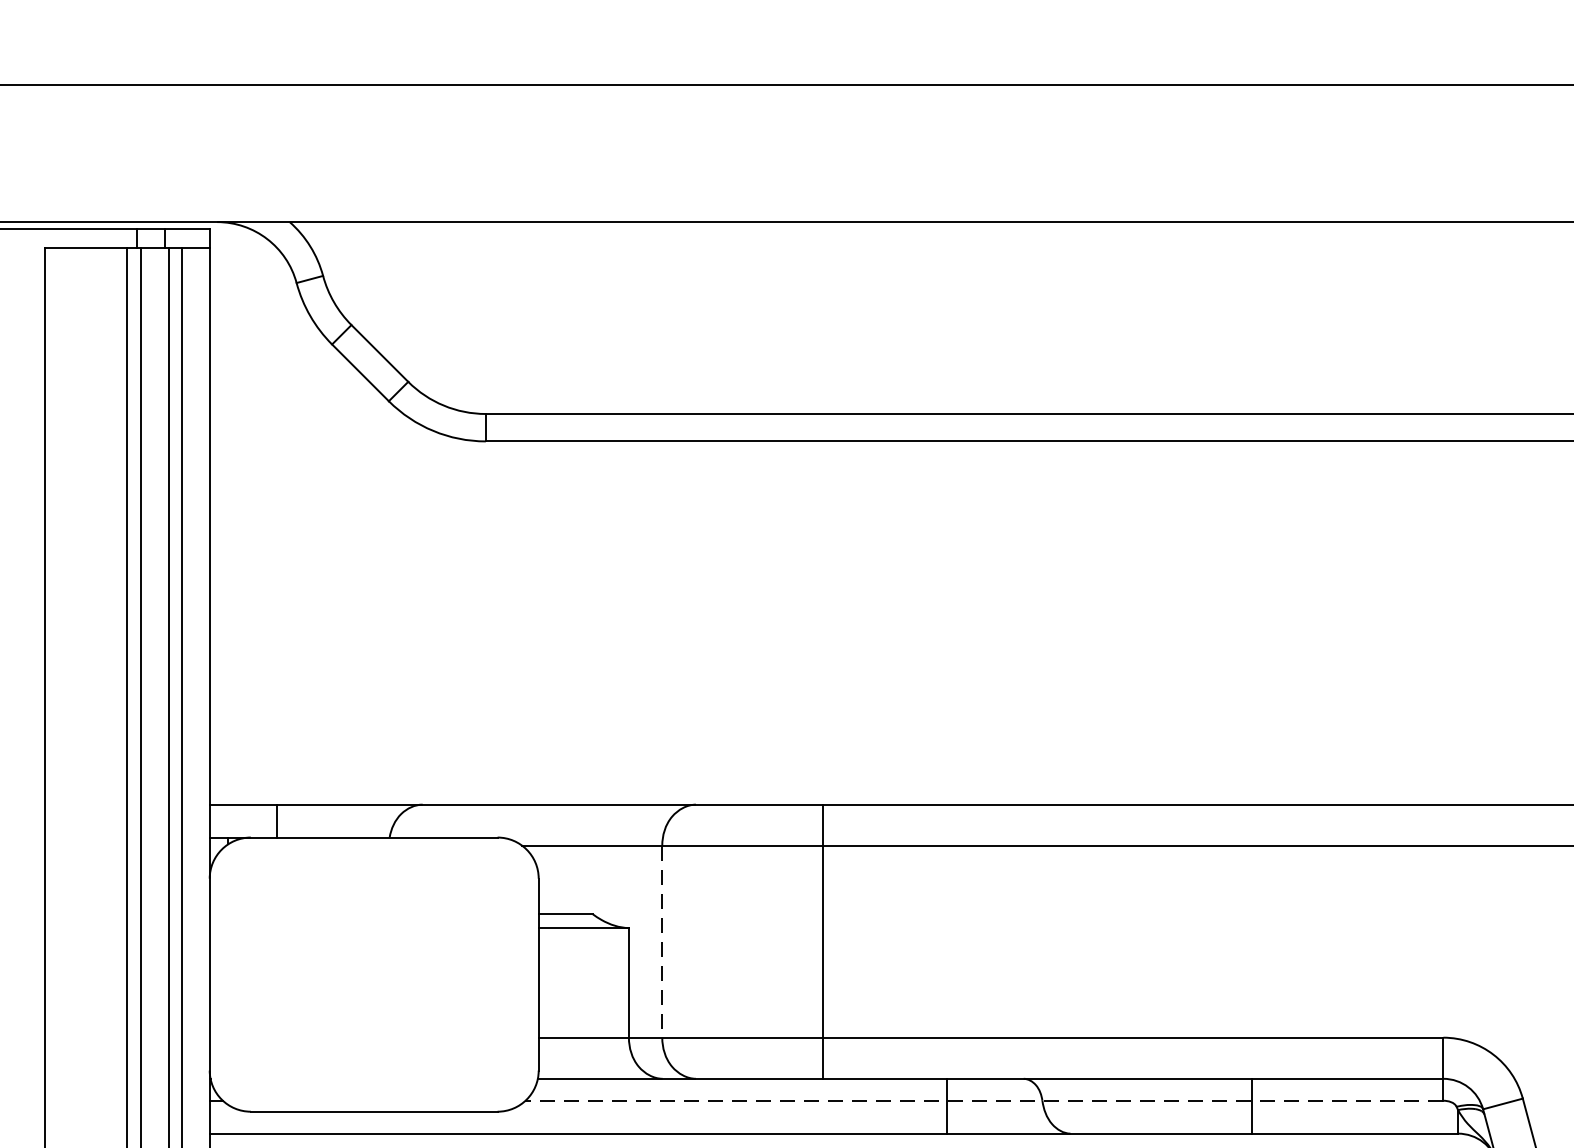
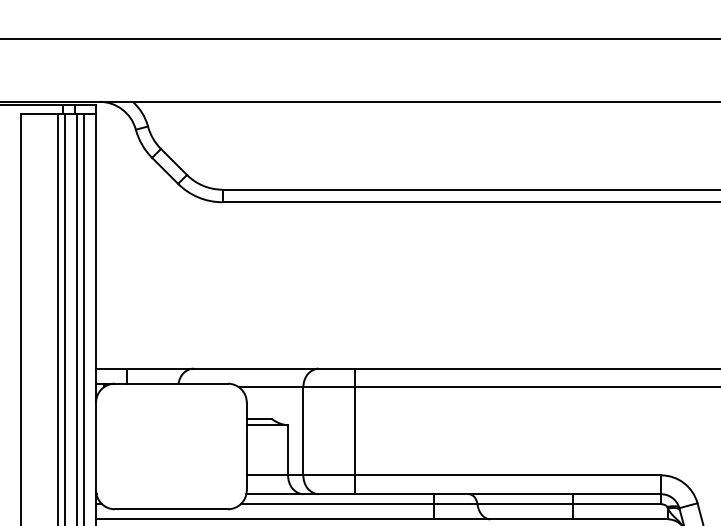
line: (662, 941) -> (303, 431), dashed -> solid
line: (821, 941) -> (354, 431), moved
line: (983, 1101) -> (450, 504), dashed -> solid

